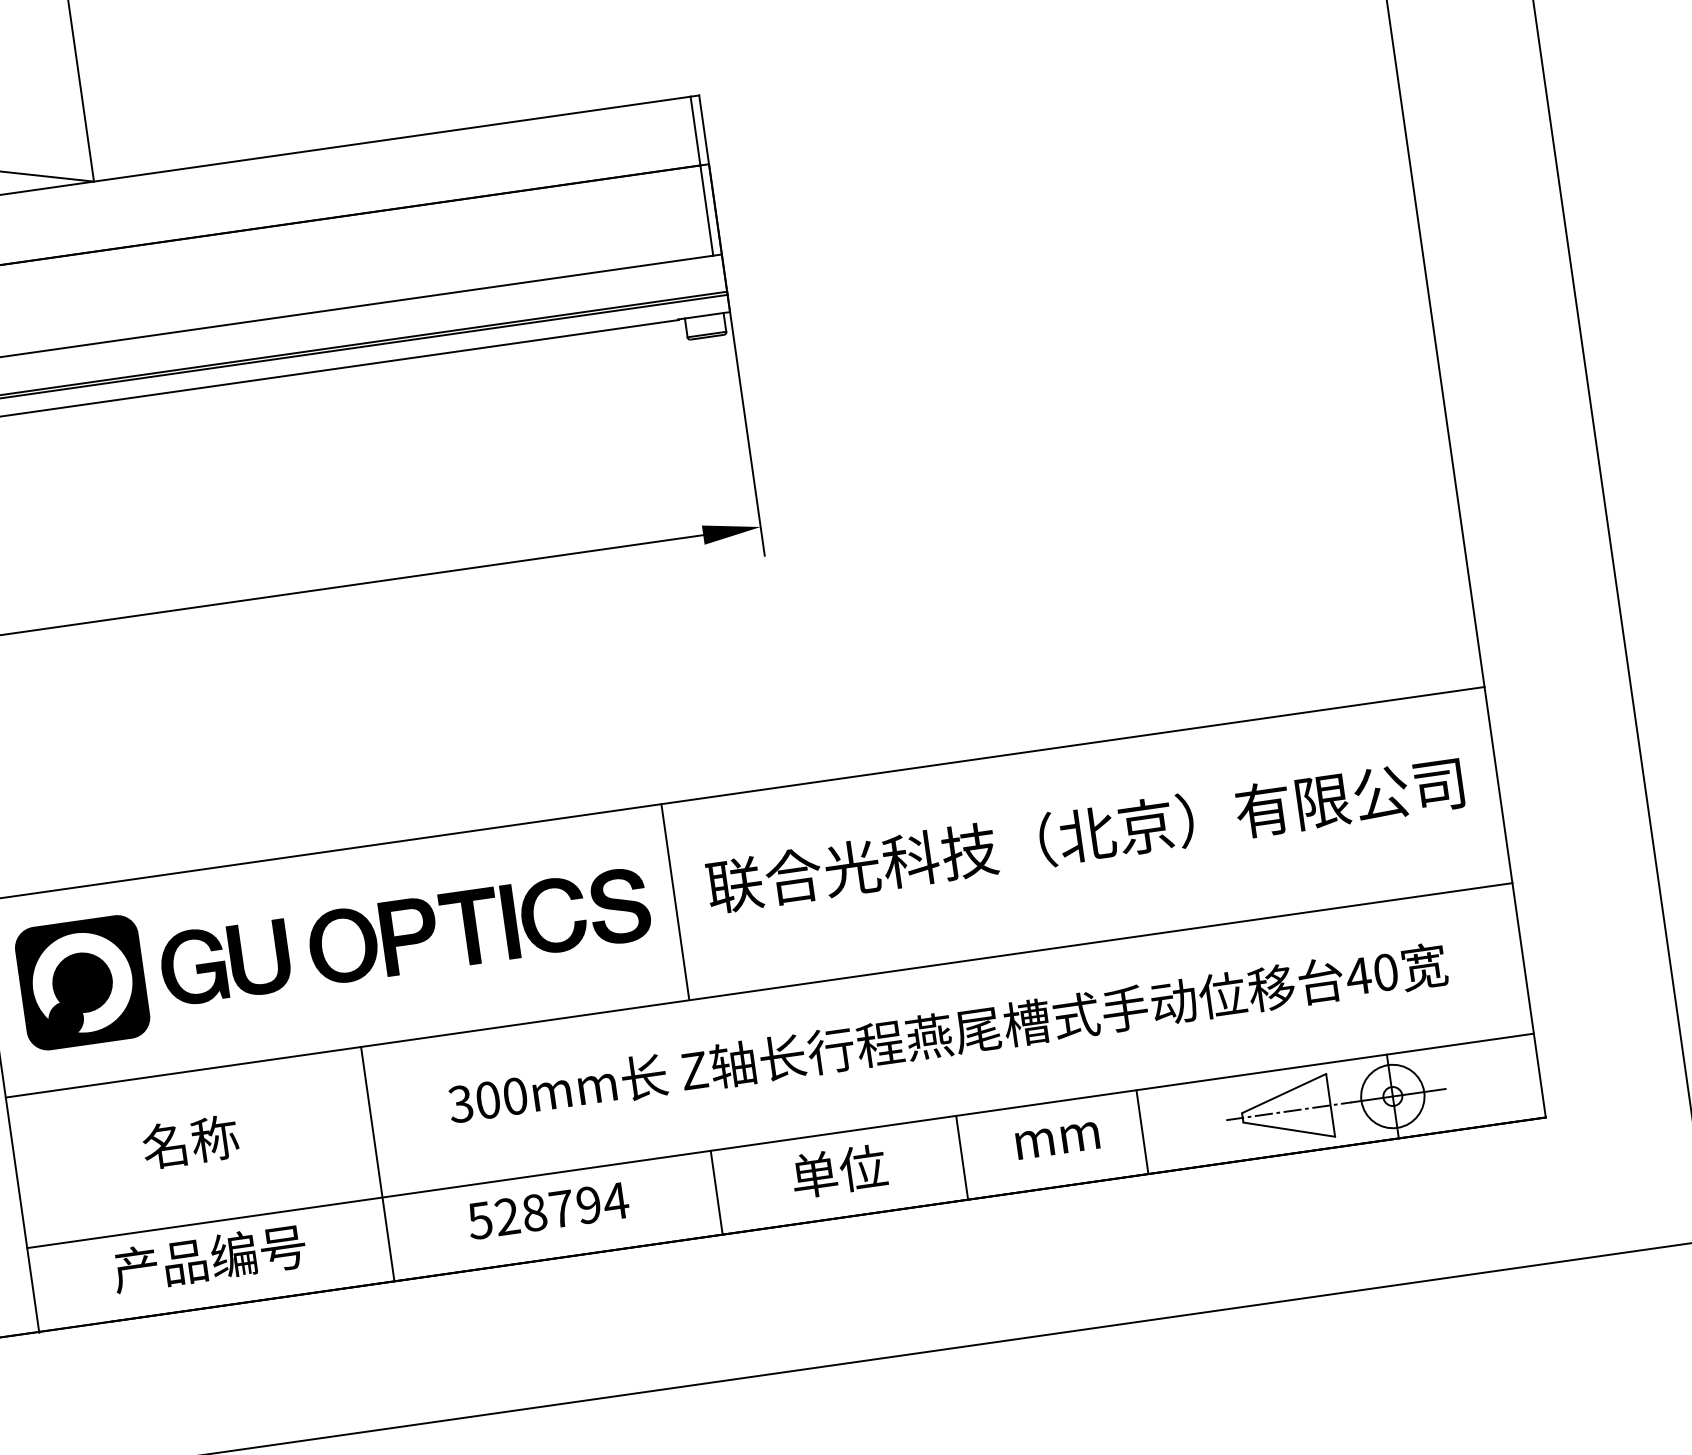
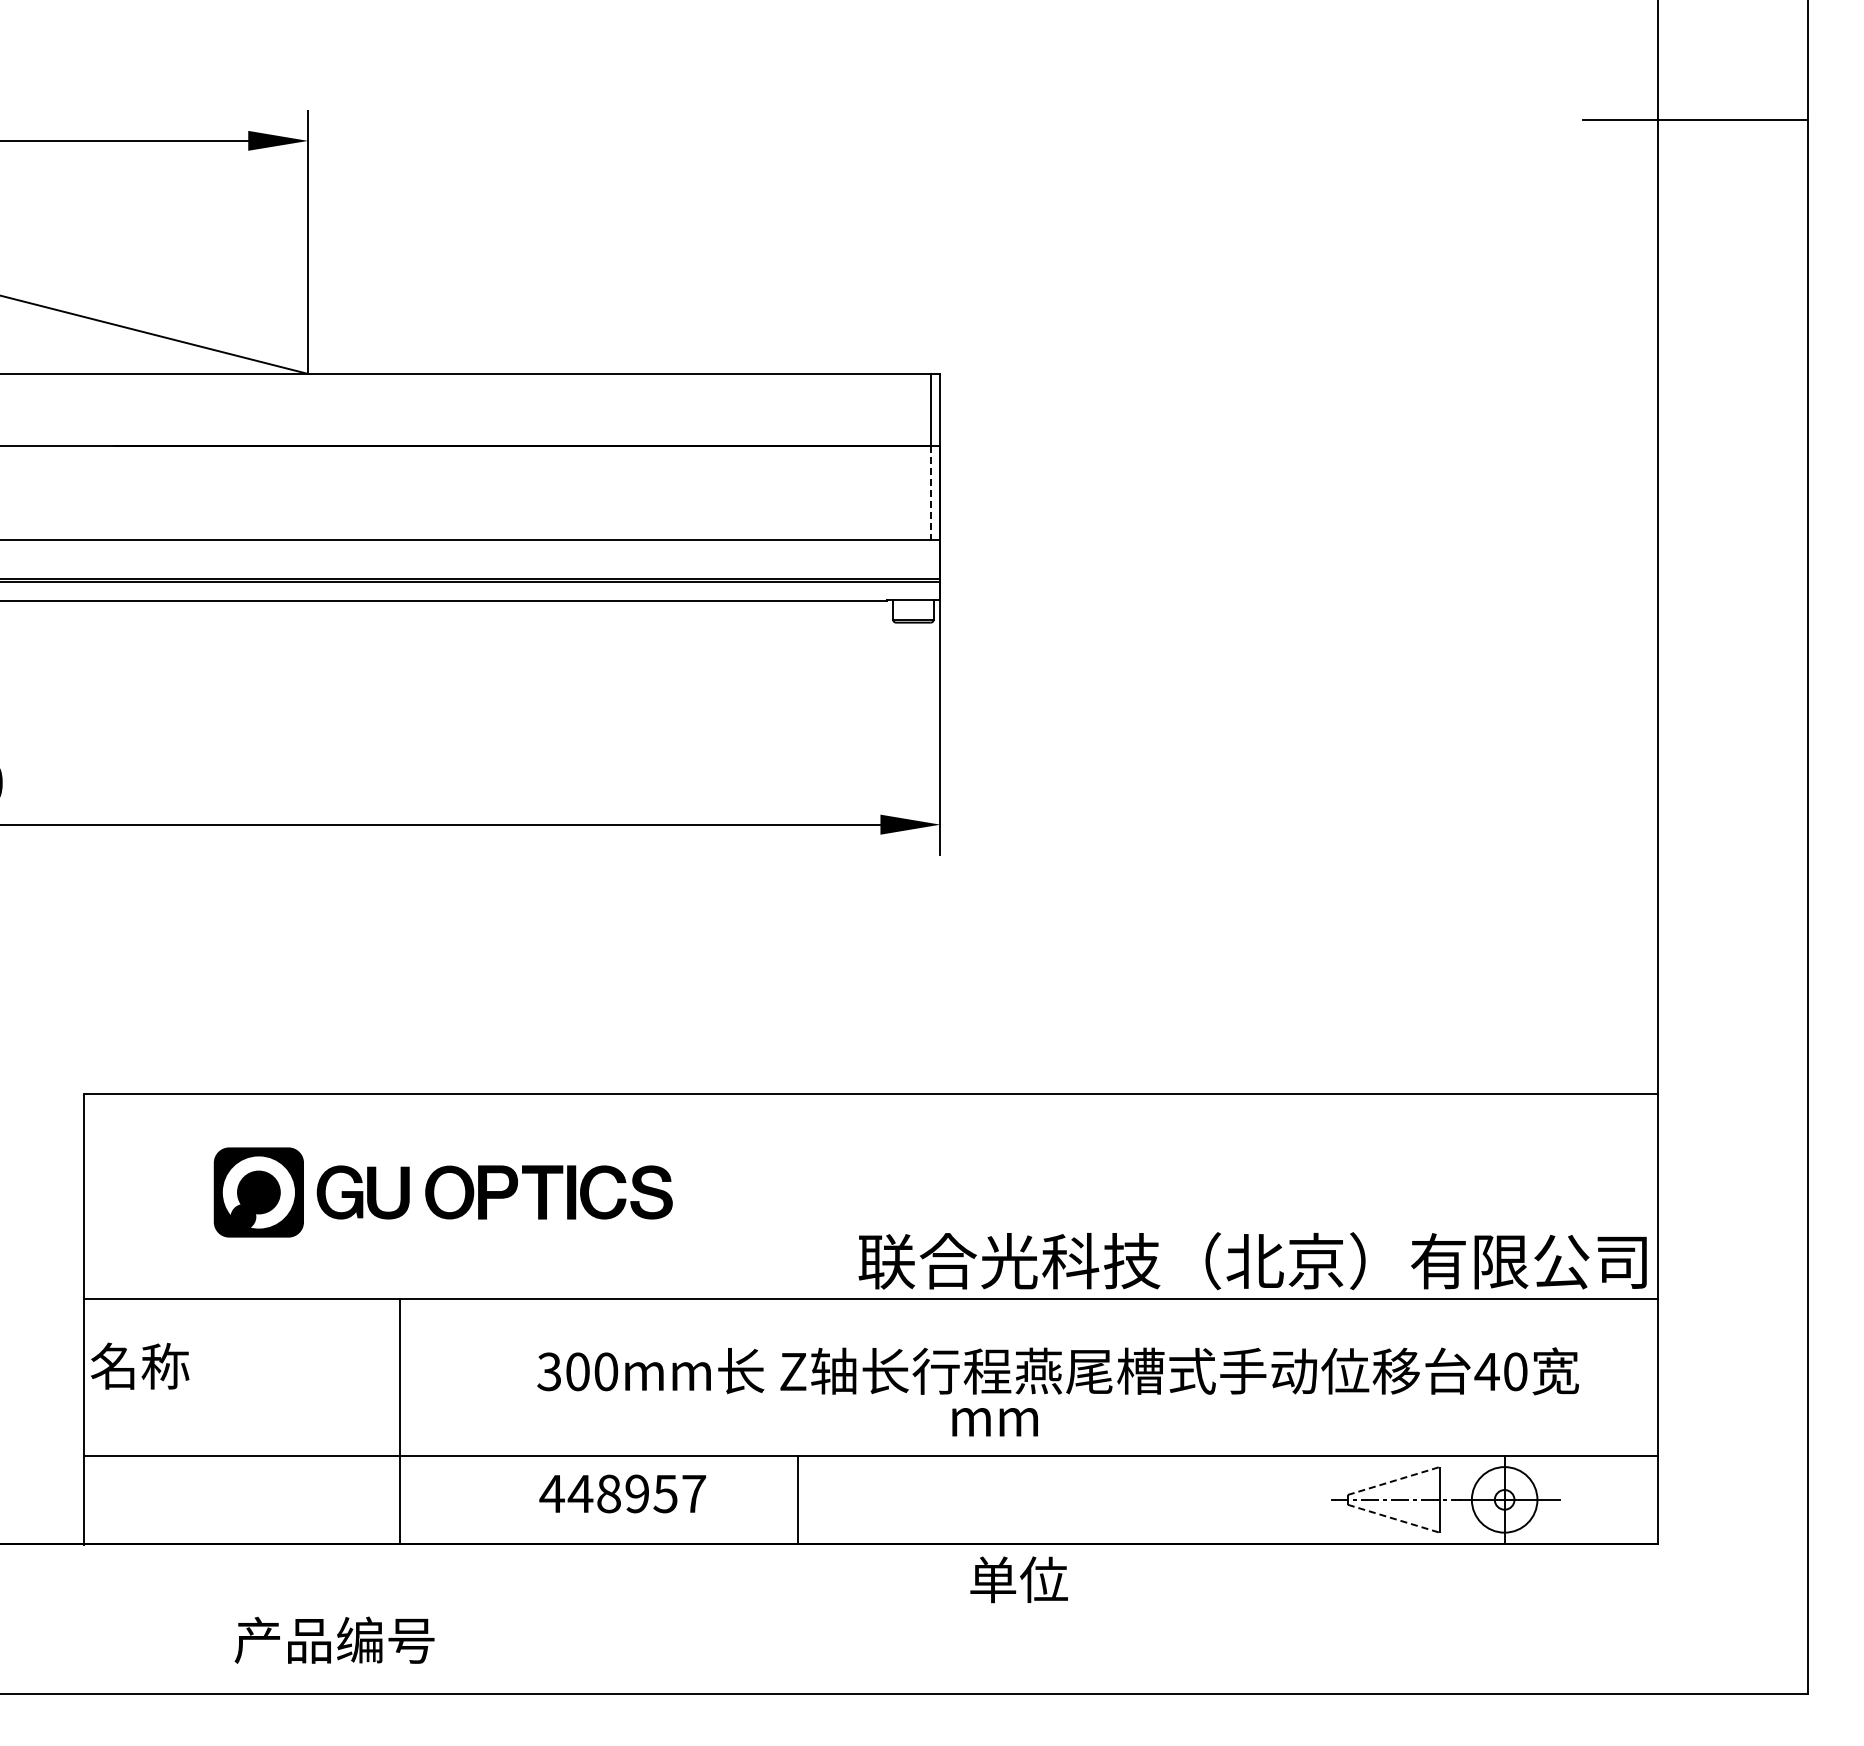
line: (707, 211) -> (931, 493), solid -> dashed
text: (1084, 835) -> (1252, 1261), moved
line: (675, 901) -> (798, 1195), removed
part: (335, 946) -> (443, 1192), size x0.7
line: (1283, 1094) -> (1393, 1481), solid -> dashed
line: (1288, 1129) -> (1393, 1518), solid -> dashed
line: (1142, 1131) -> (1243, 1499), removed
text: (1057, 1140) -> (994, 1422), moved
text: (190, 1141) -> (140, 1365), moved
line: (961, 1157) -> (1054, 1499), removed
line: (377, 1163) -> (399, 1420), moved
text: (838, 1171) -> (1018, 1579), moved
text: (547, 1210) -> (622, 1493), 528794 -> 448957
text: (209, 1257) -> (334, 1639), moved

